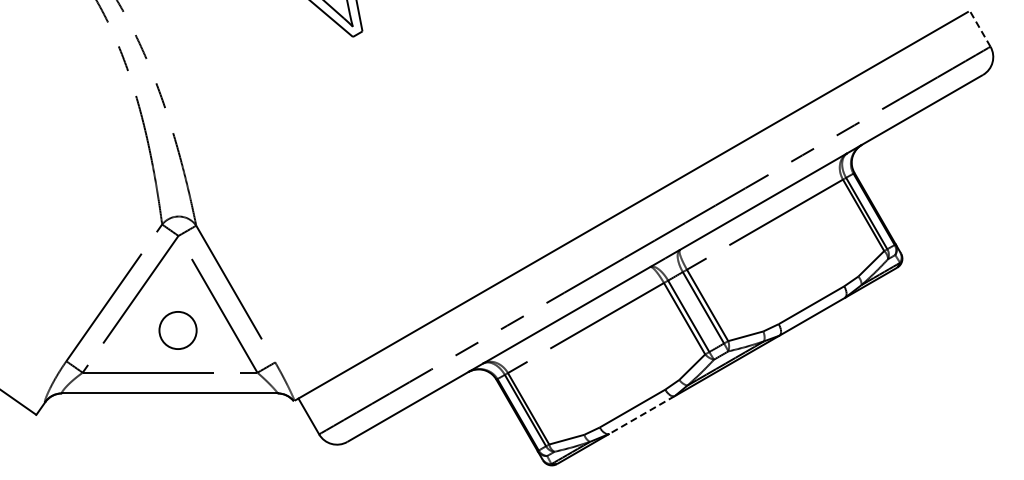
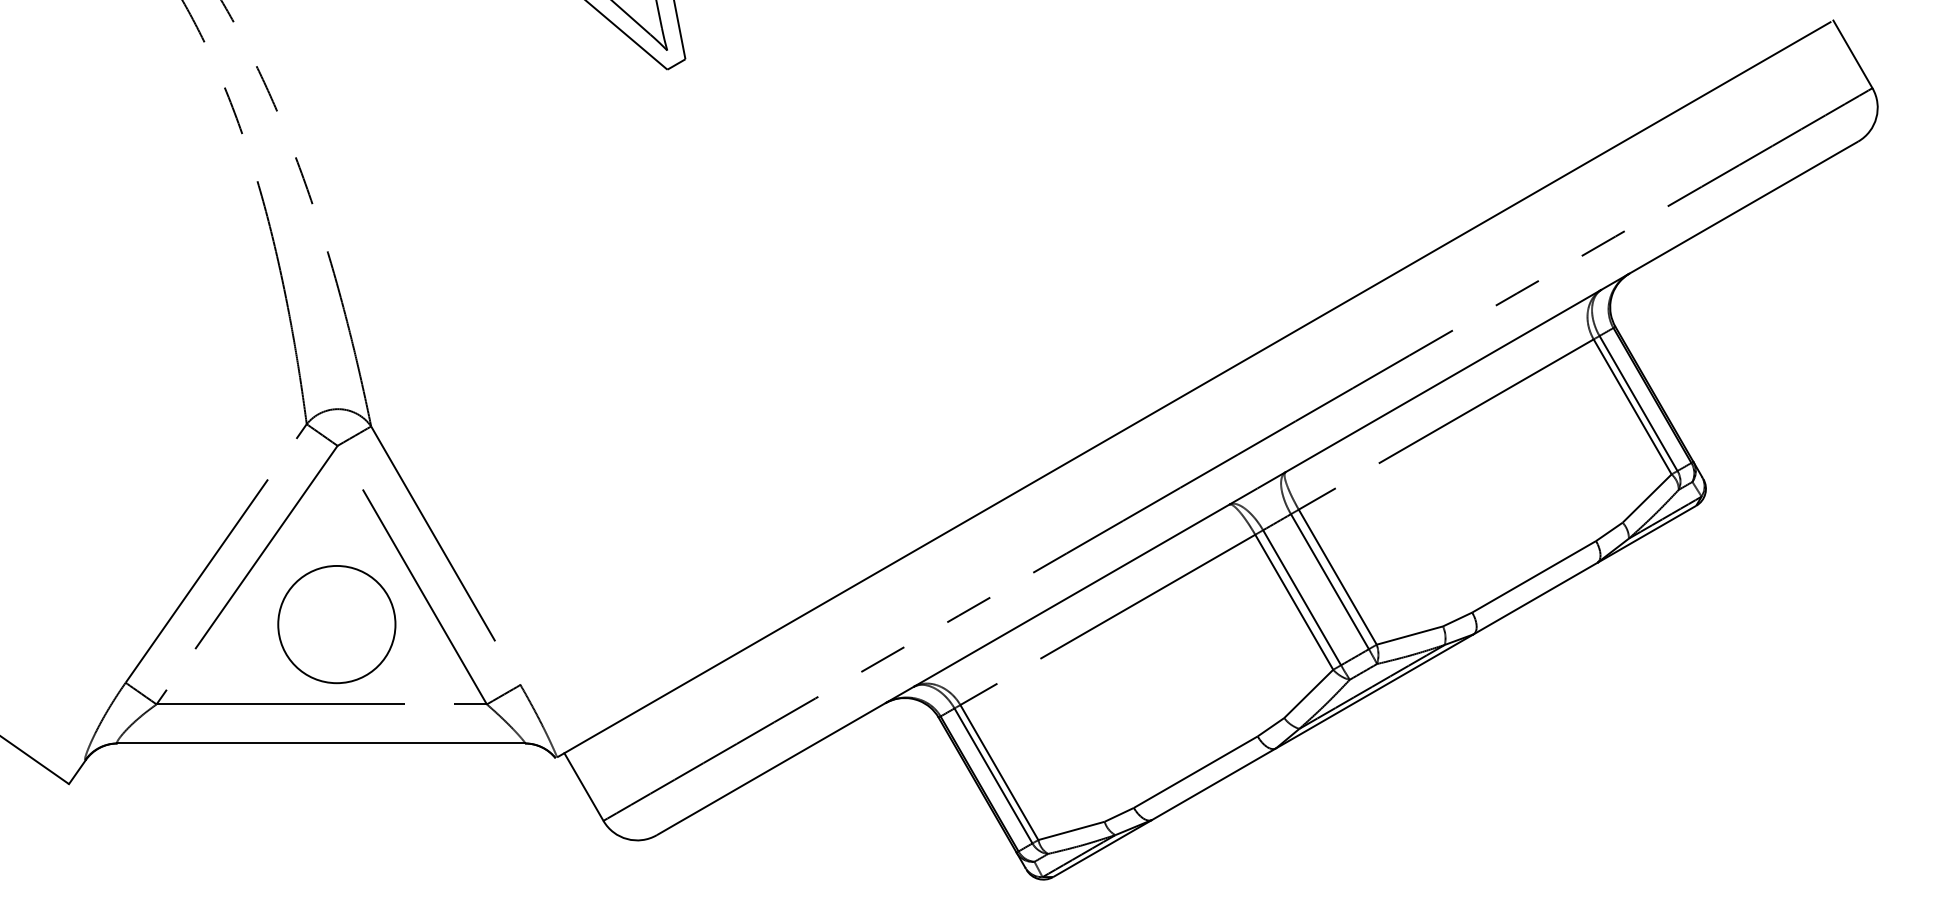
line: (980, 28) -> (1853, 53), dashed -> solid
circle: (177, 330) -> (335, 624), size x1.67
line: (642, 414) -> (1214, 783), dashed -> solid

